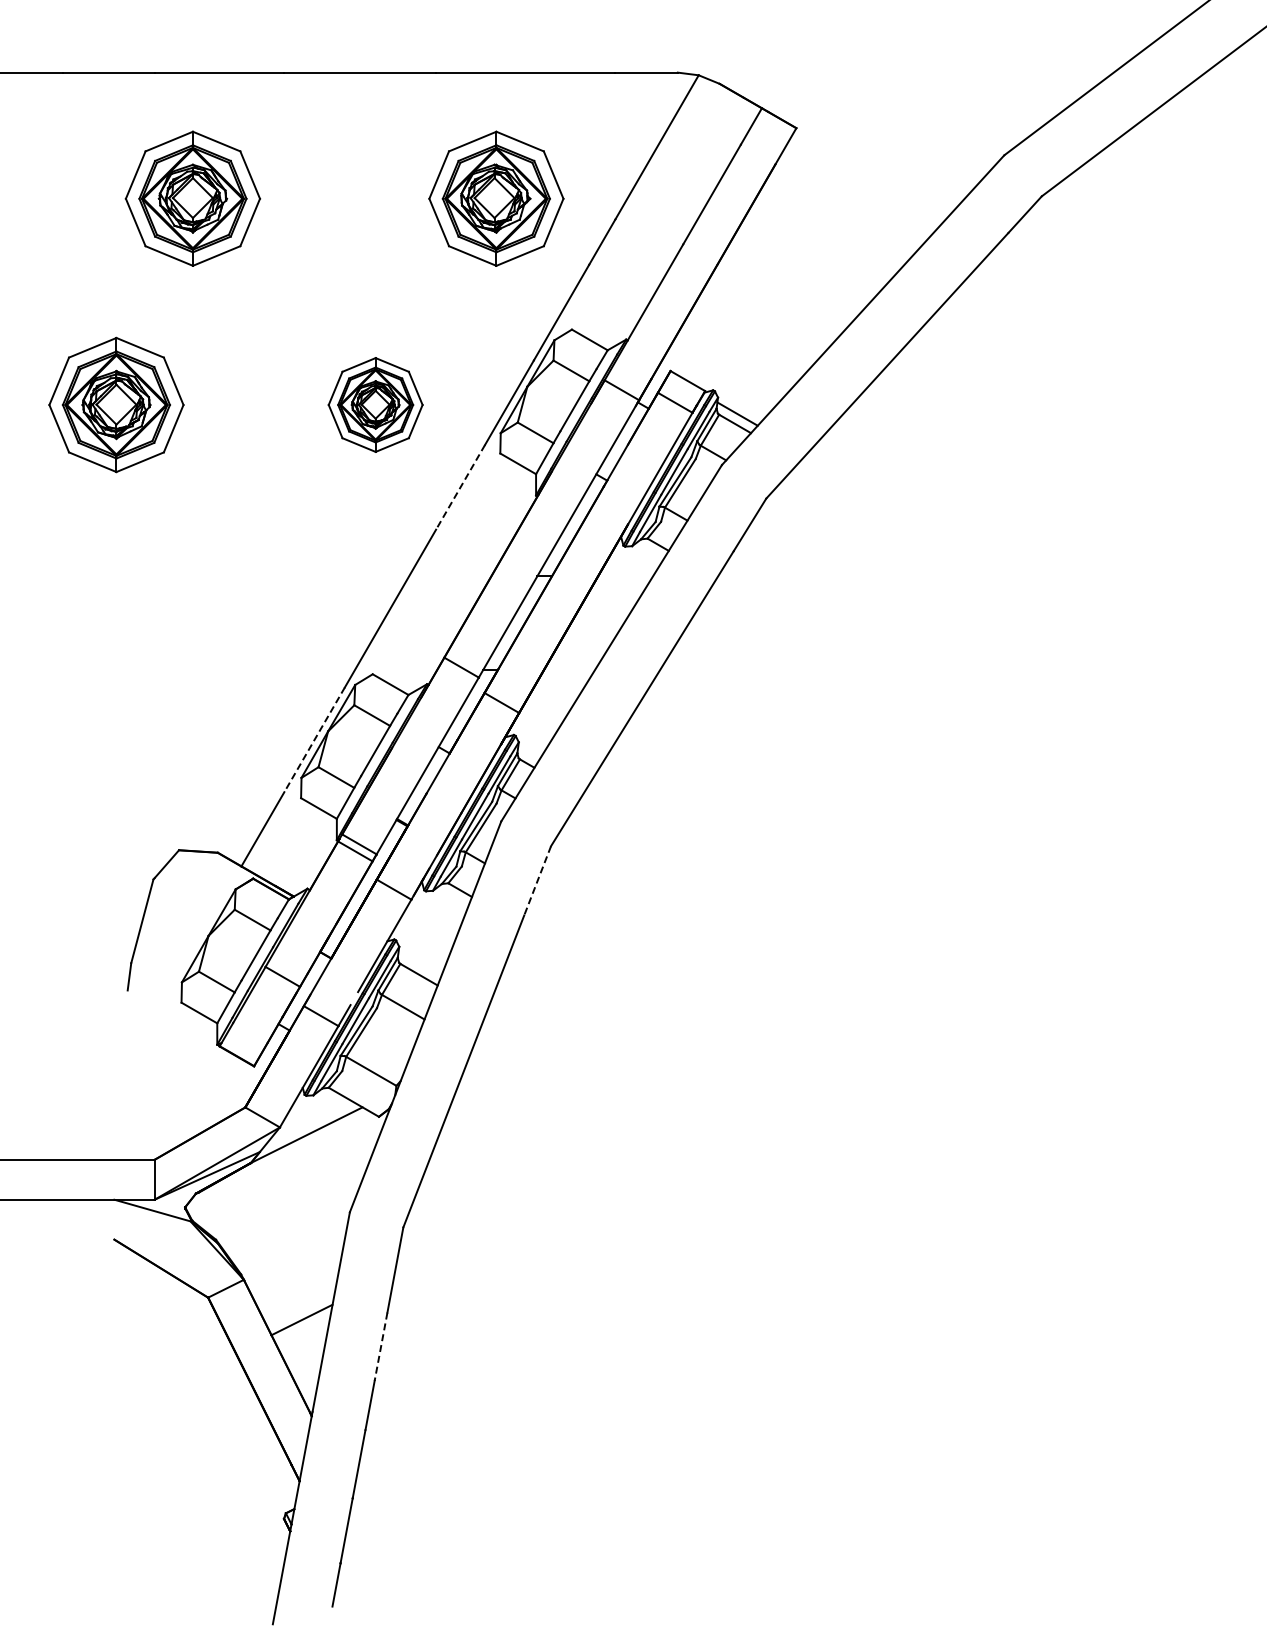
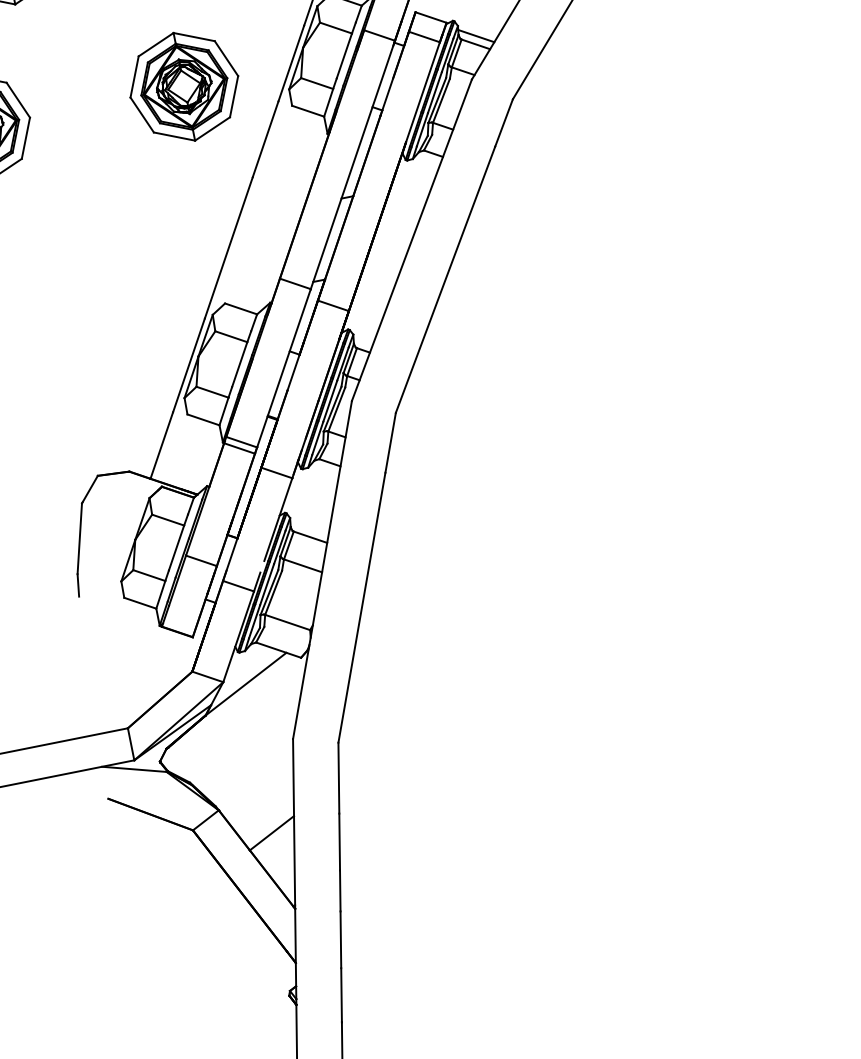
part: (375, 404) -> (184, 86), size x1.43
line: (460, 487) -> (265, 139), dashed -> solid
line: (314, 740) -> (188, 365), dashed -> solid
line: (537, 881) -> (390, 443), dashed -> solid
line: (381, 1346) -> (339, 841), dashed -> solid

